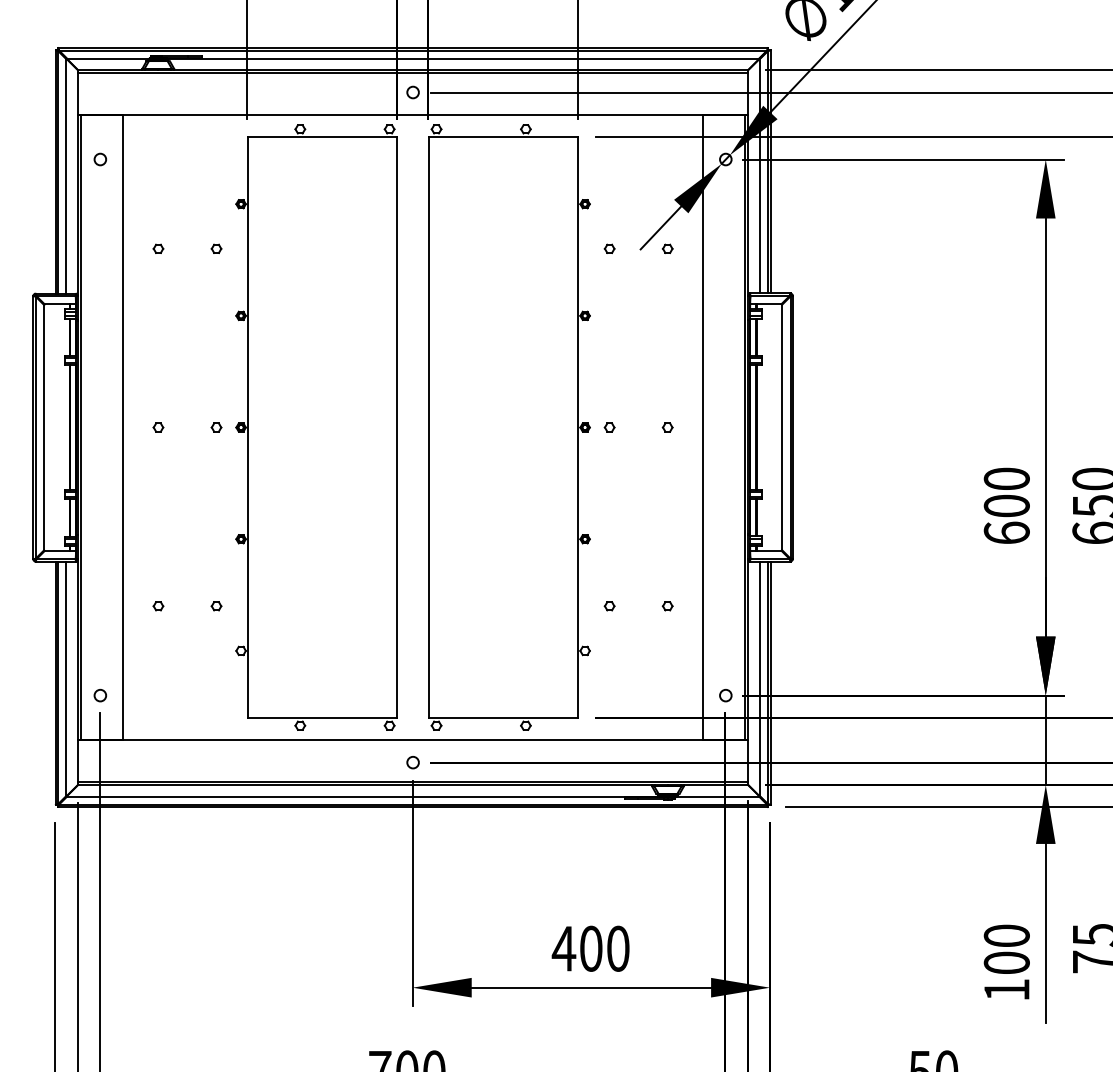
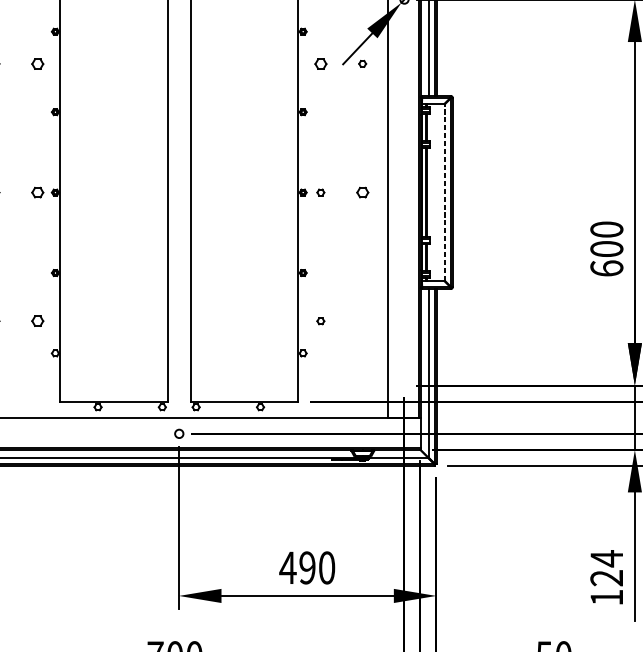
part: (216, 248) -> (37, 63), size x1.6
part: (609, 248) -> (320, 63), size x1.6
part: (216, 427) -> (37, 192), size x1.6
part: (667, 427) -> (362, 192), size x1.6
line: (782, 427) -> (445, 192), solid -> dashed
part: (216, 606) -> (37, 321), size x1.6
part: (667, 606) -> (362, 321), removed
circle: (725, 695) -> (404, 385), removed
text: (591, 948) -> (307, 567), 400 -> 490
text: (1006, 948) -> (606, 567), 100 -> 124

